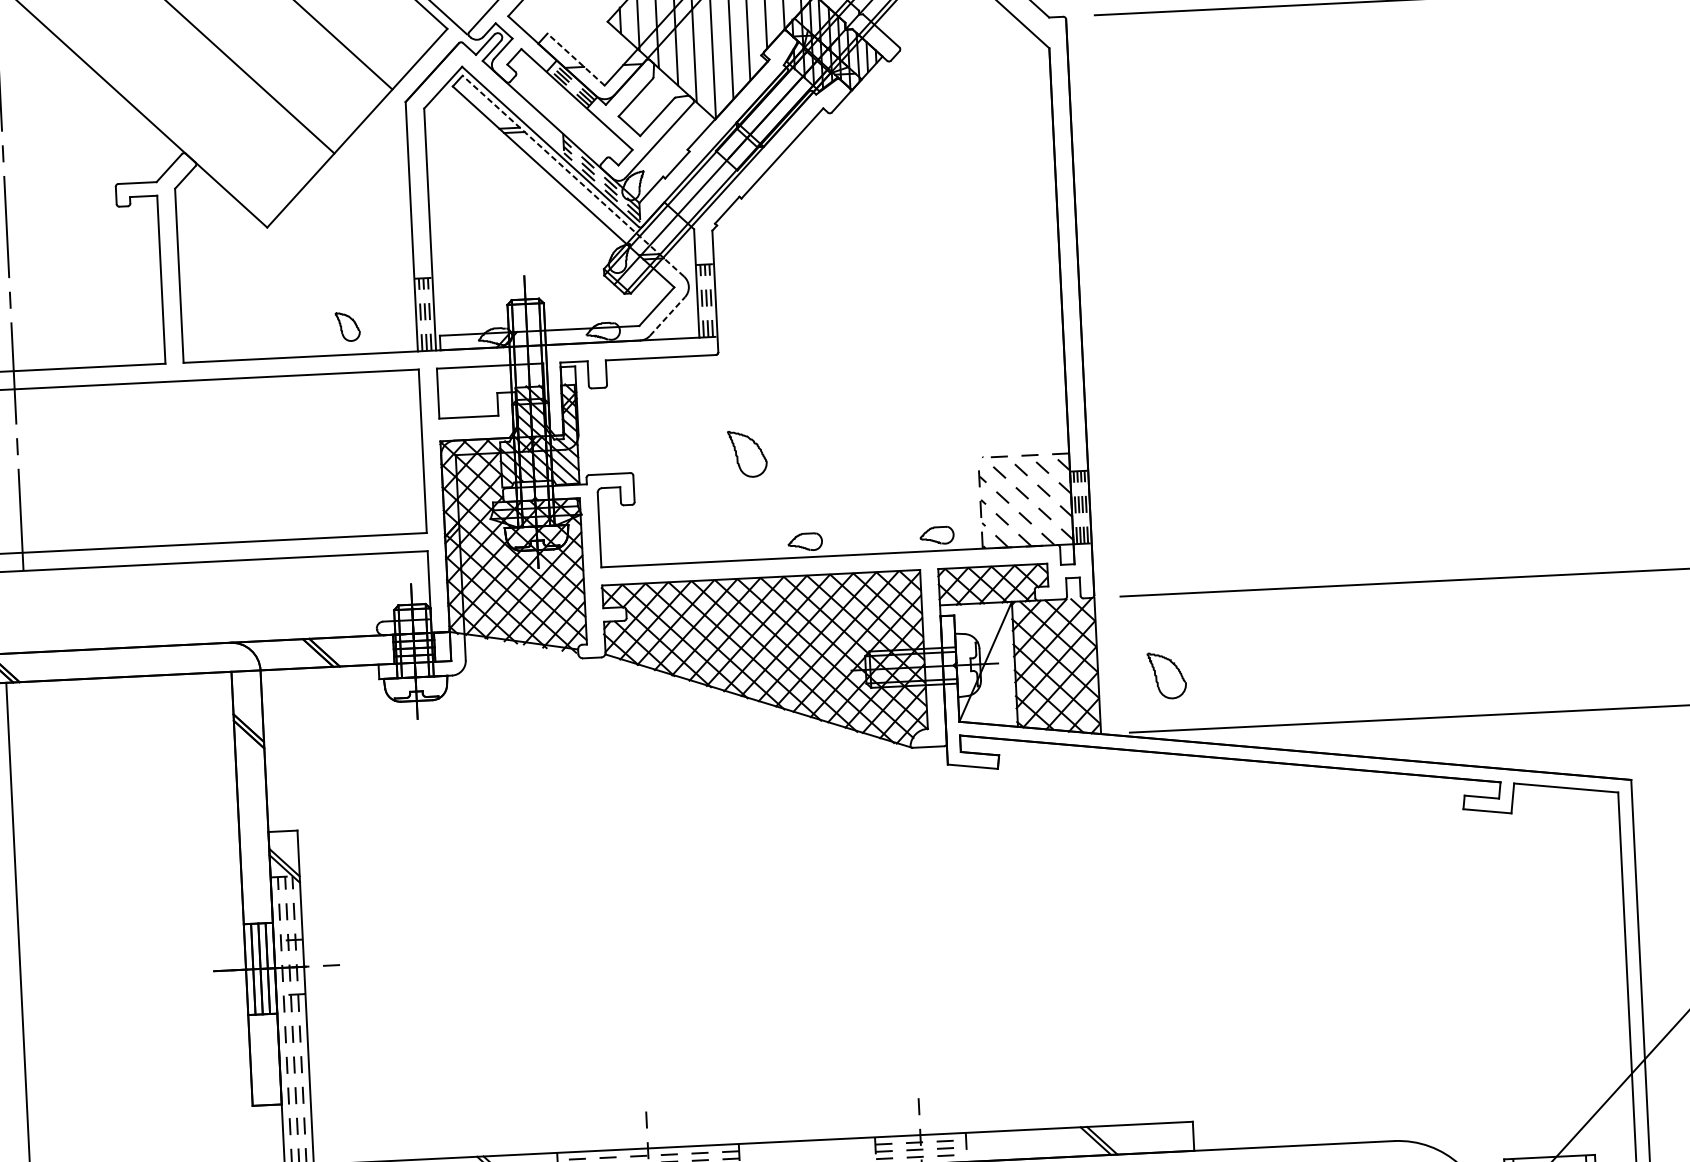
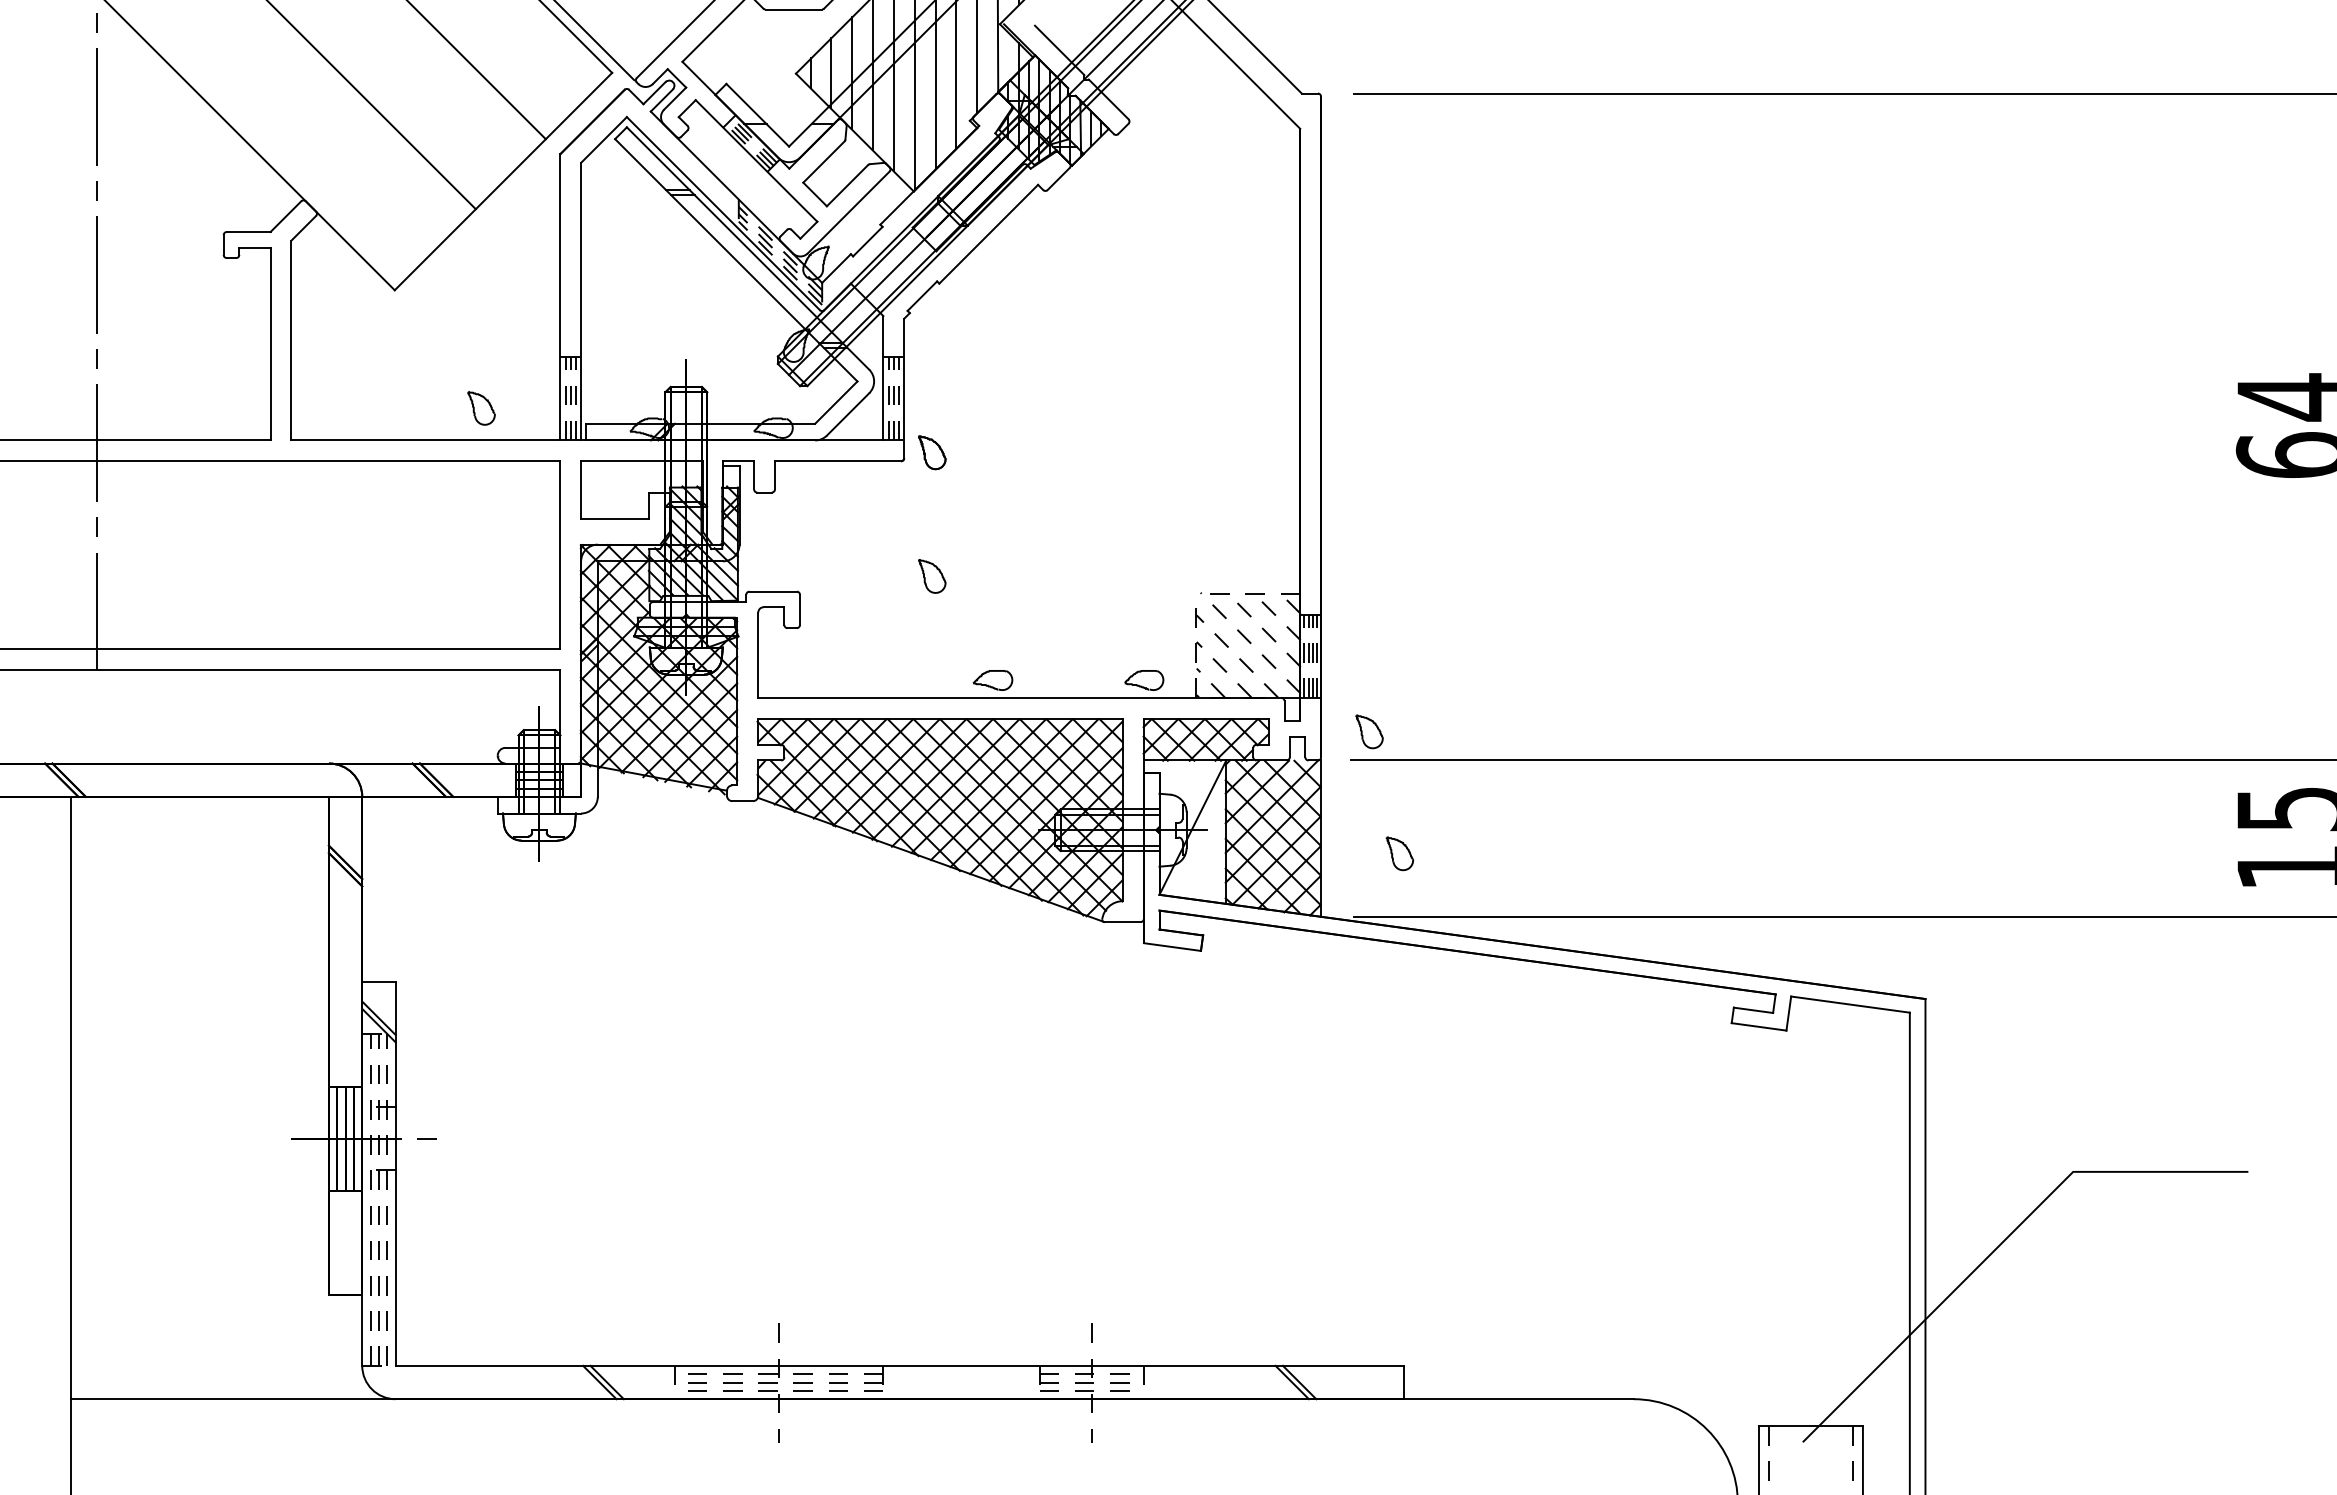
line: (575, 58) -> (757, 114), dashed -> solid
line: (572, 176) -> (747, 248), dashed -> solid
line: (667, 316) -> (848, 414), dashed -> solid
part: (742, 346) -> (932, 452), added
part: (748, 454) -> (932, 576), size x0.62
part: (1135, 570) -> (1369, 731), added
part: (1166, 675) -> (1399, 853), size x0.62

